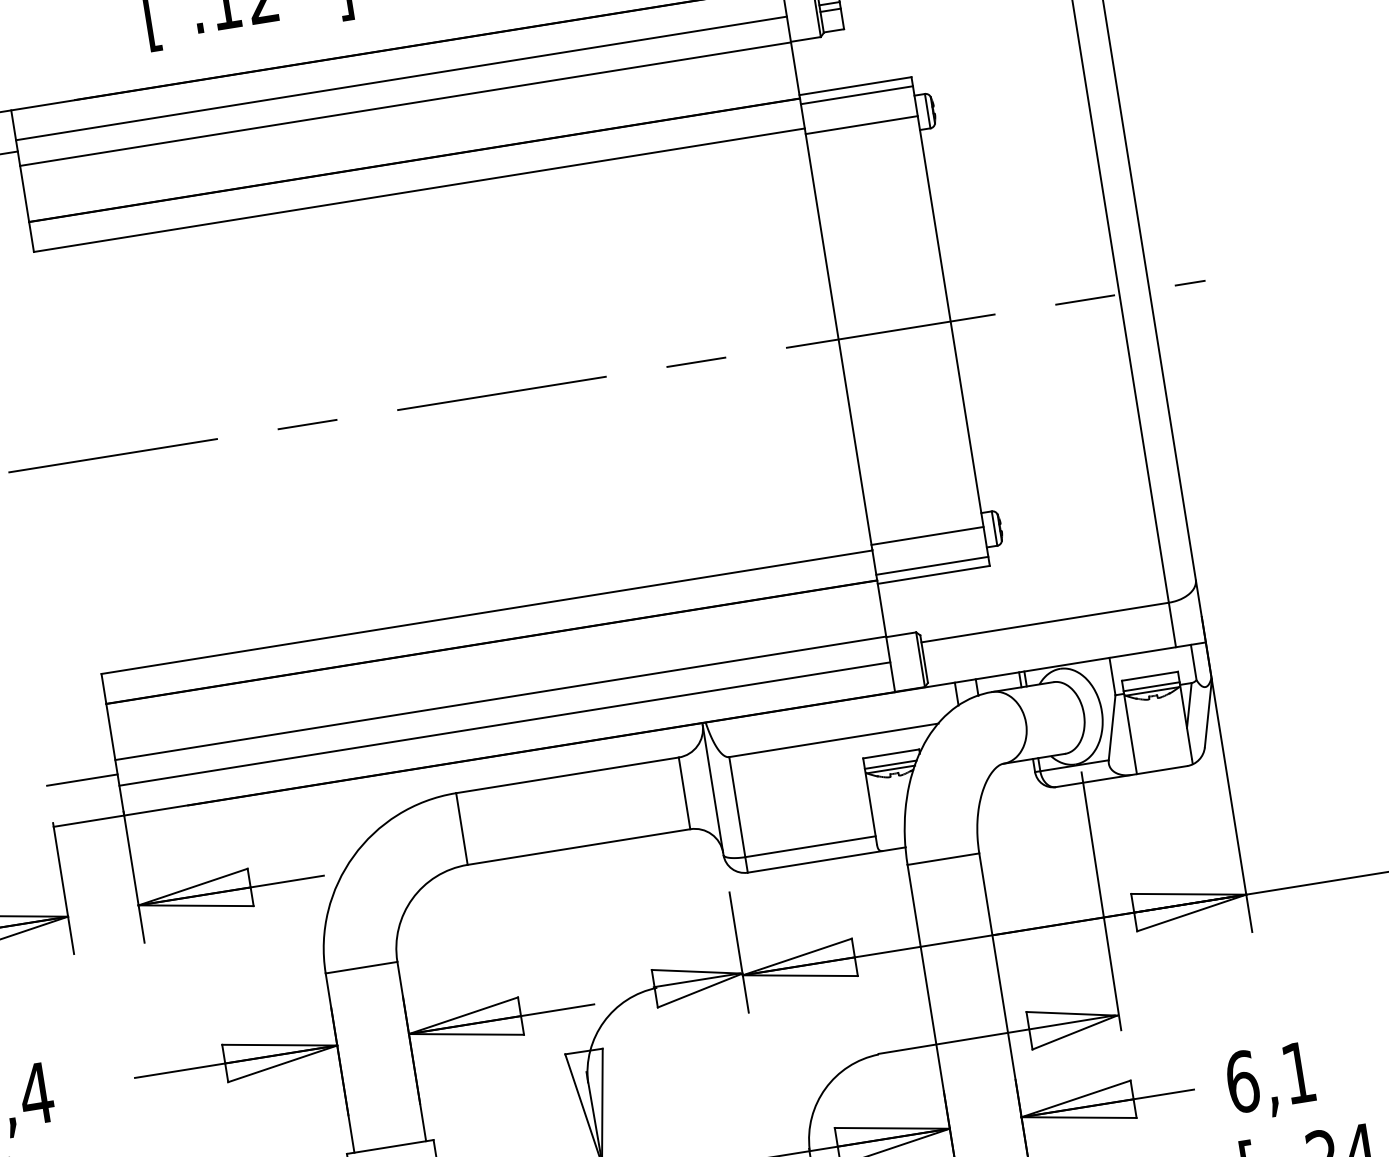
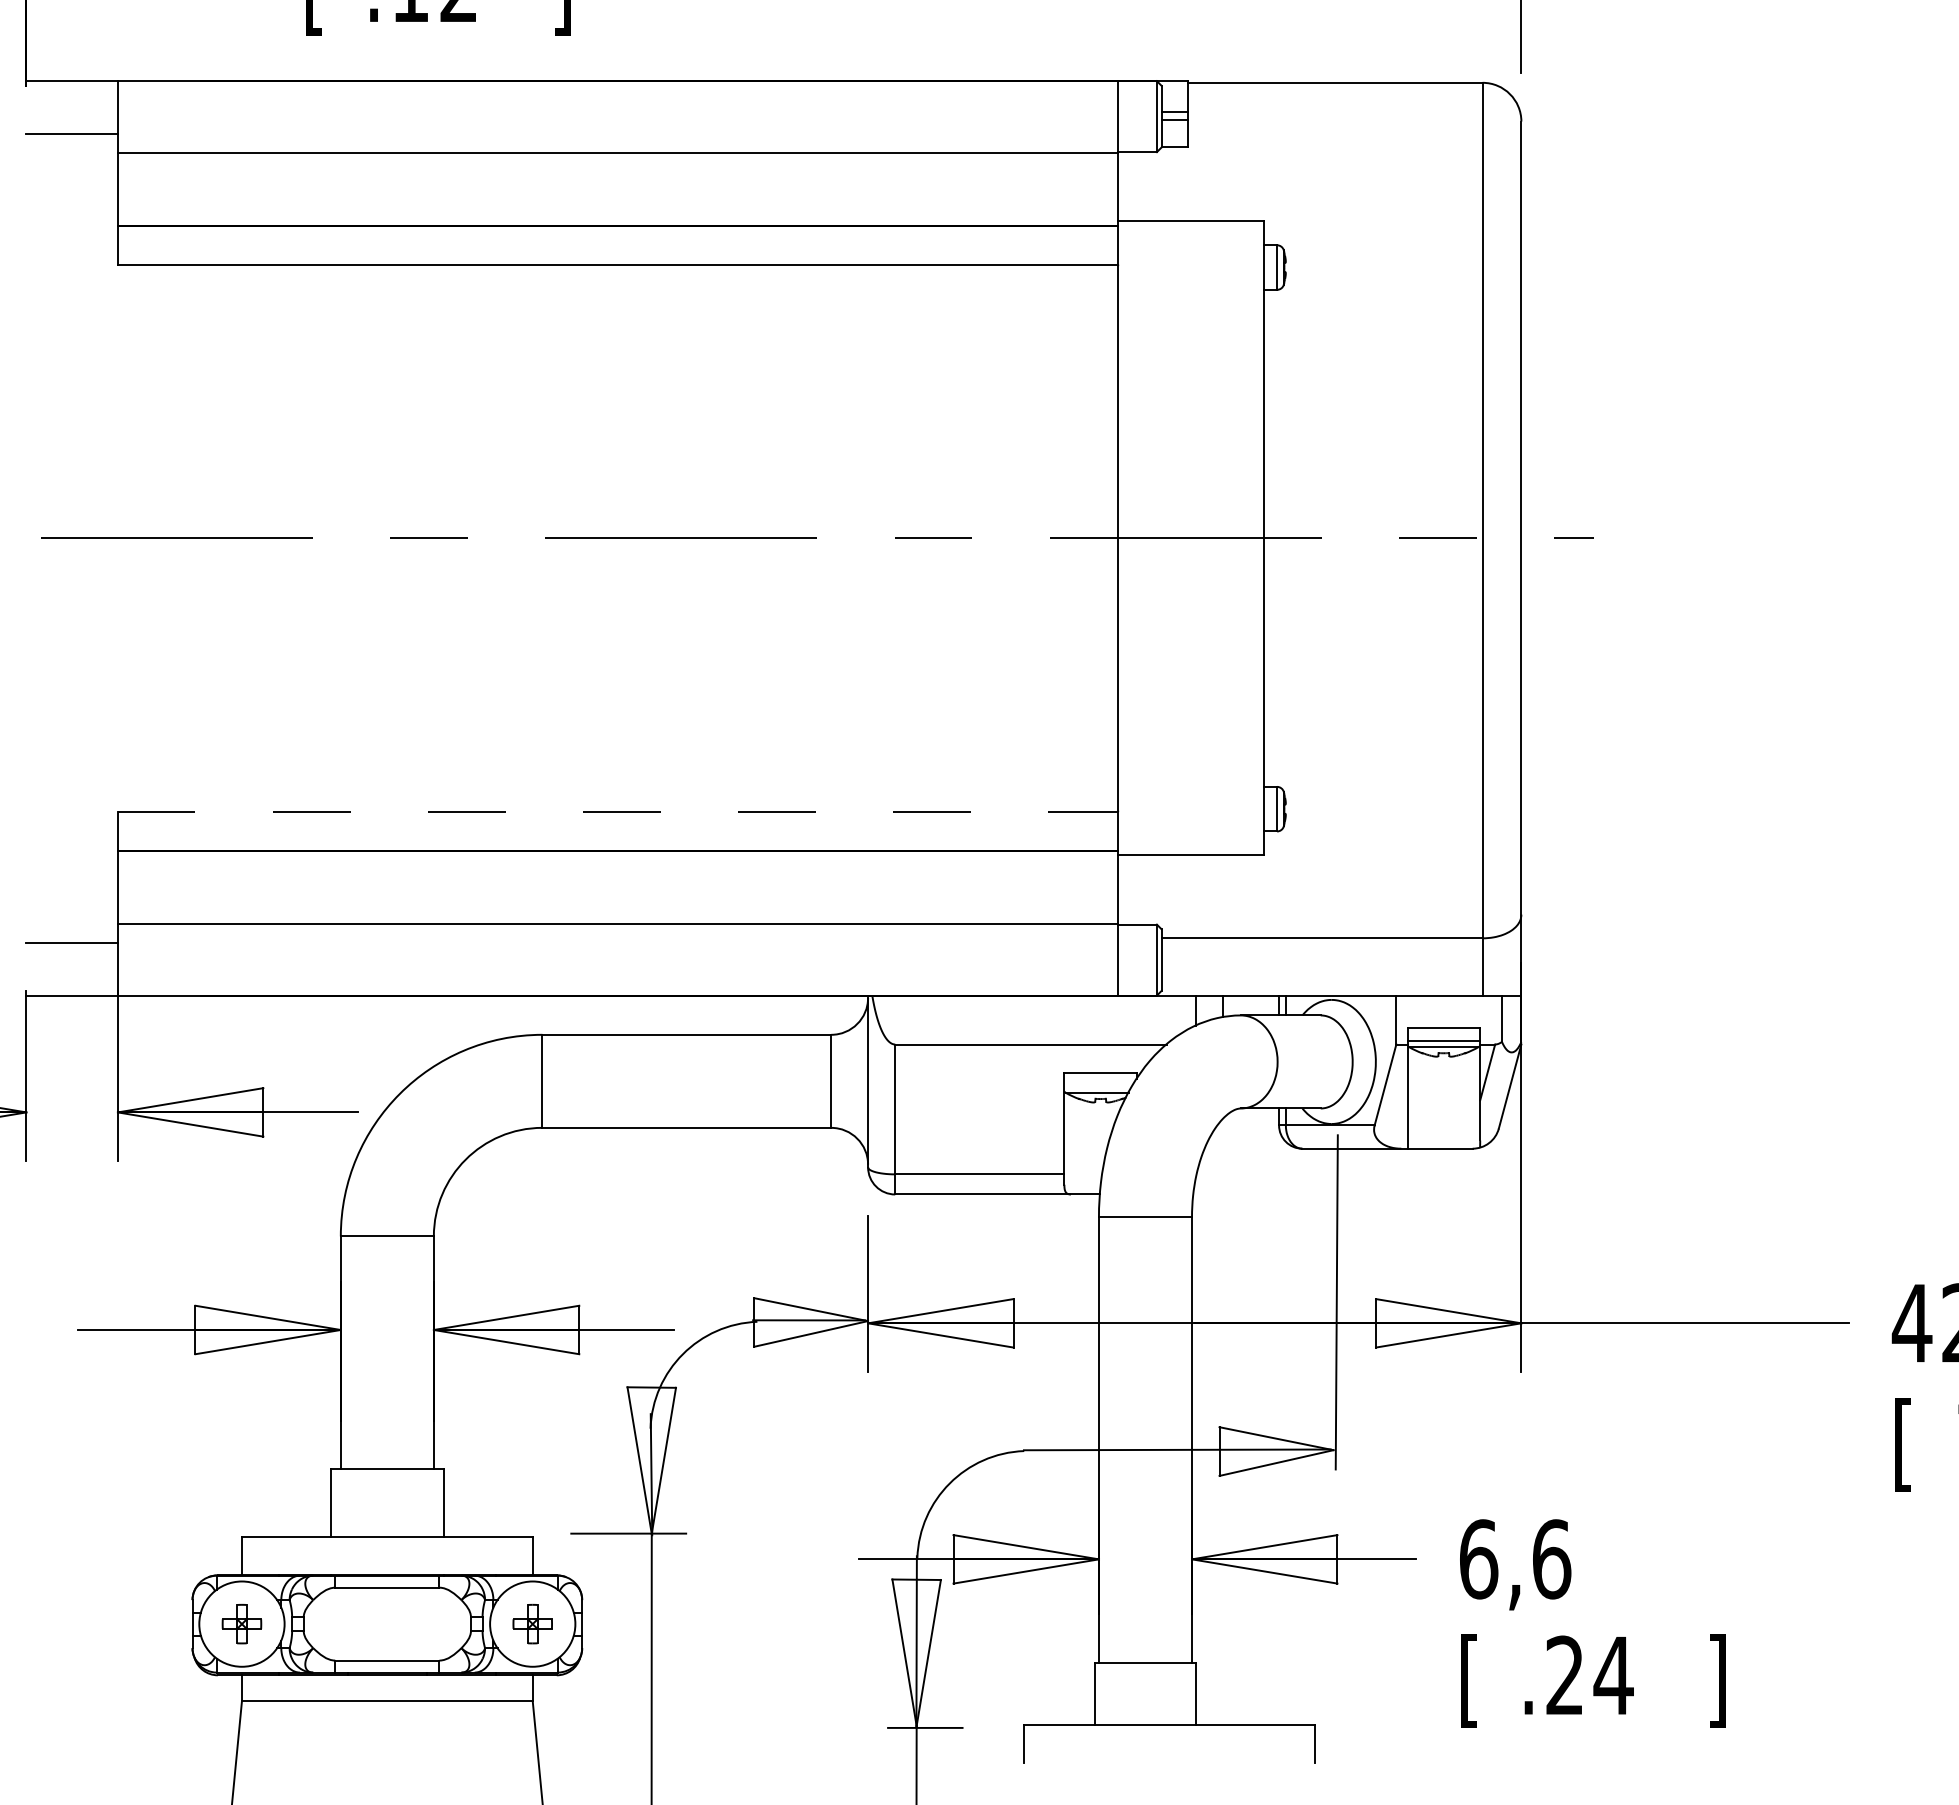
line: (401, 78) -> (617, 119), removed
line: (856, 95) -> (1190, 233), removed
line: (861, 124) -> (1190, 271), removed
line: (927, 535) -> (1190, 804), removed
line: (932, 565) -> (1190, 843), removed
line: (487, 612) -> (618, 812), solid -> dashed
line: (504, 724) -> (617, 957), removed
line: (890, 764) -> (1097, 1086), removed
text: (1299, 1072) -> (1552, 1559), 6,1 -> 6,6

